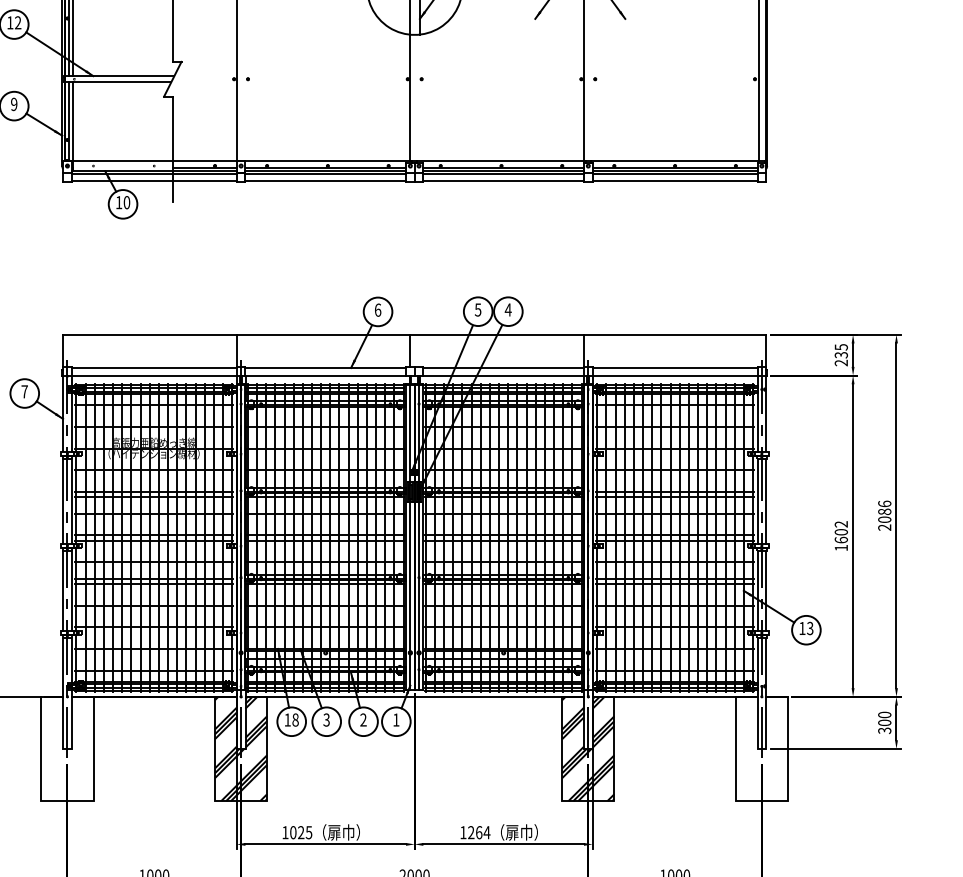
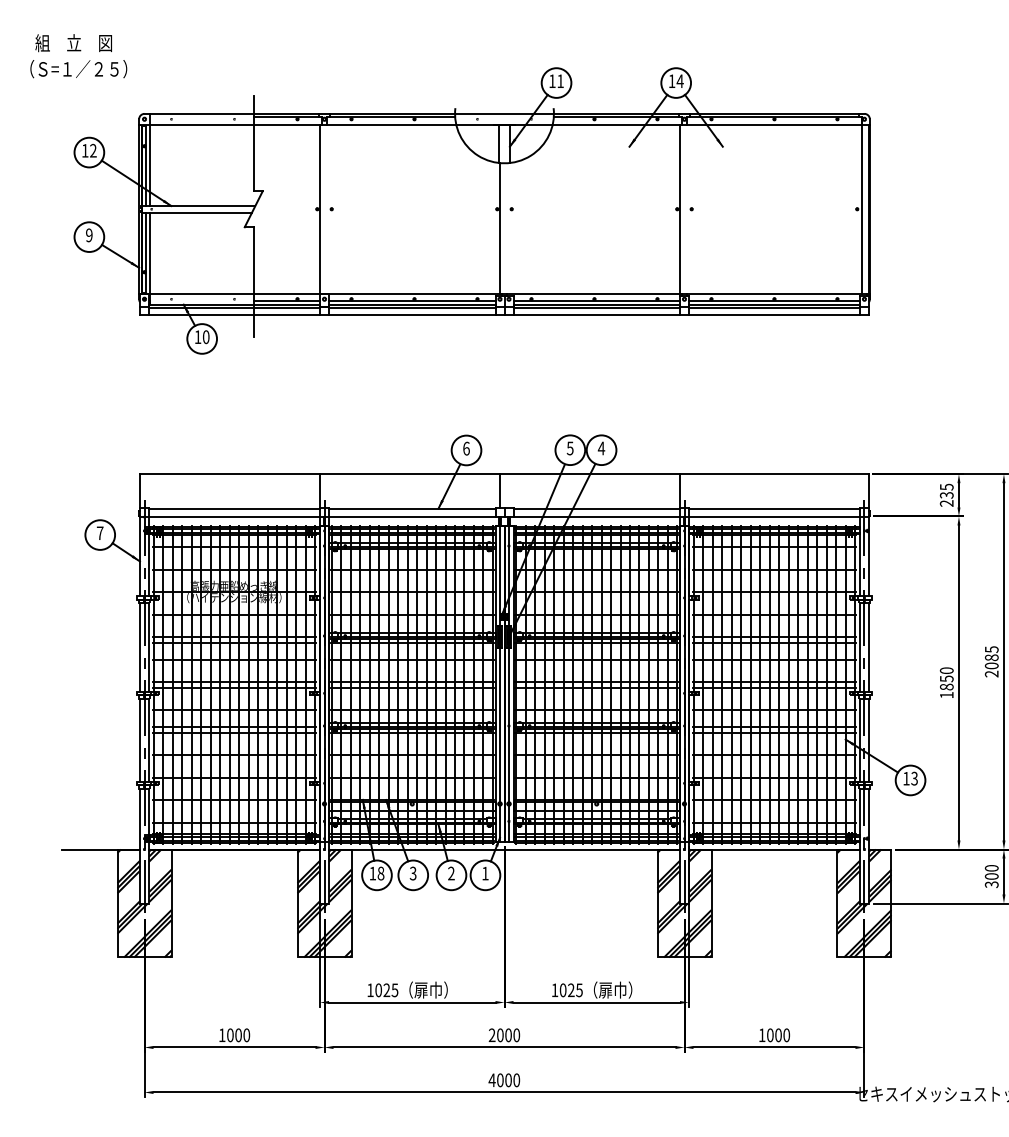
text: (884, 503) -> (991, 649), 2086 -> 2085
text: (841, 531) -> (946, 678), 1602 -> 1850
hatch: (67, 748) -> (144, 903), added
hatch: (761, 748) -> (864, 903), added
text: (479, 832) -> (571, 990), 1264 -> 1025

